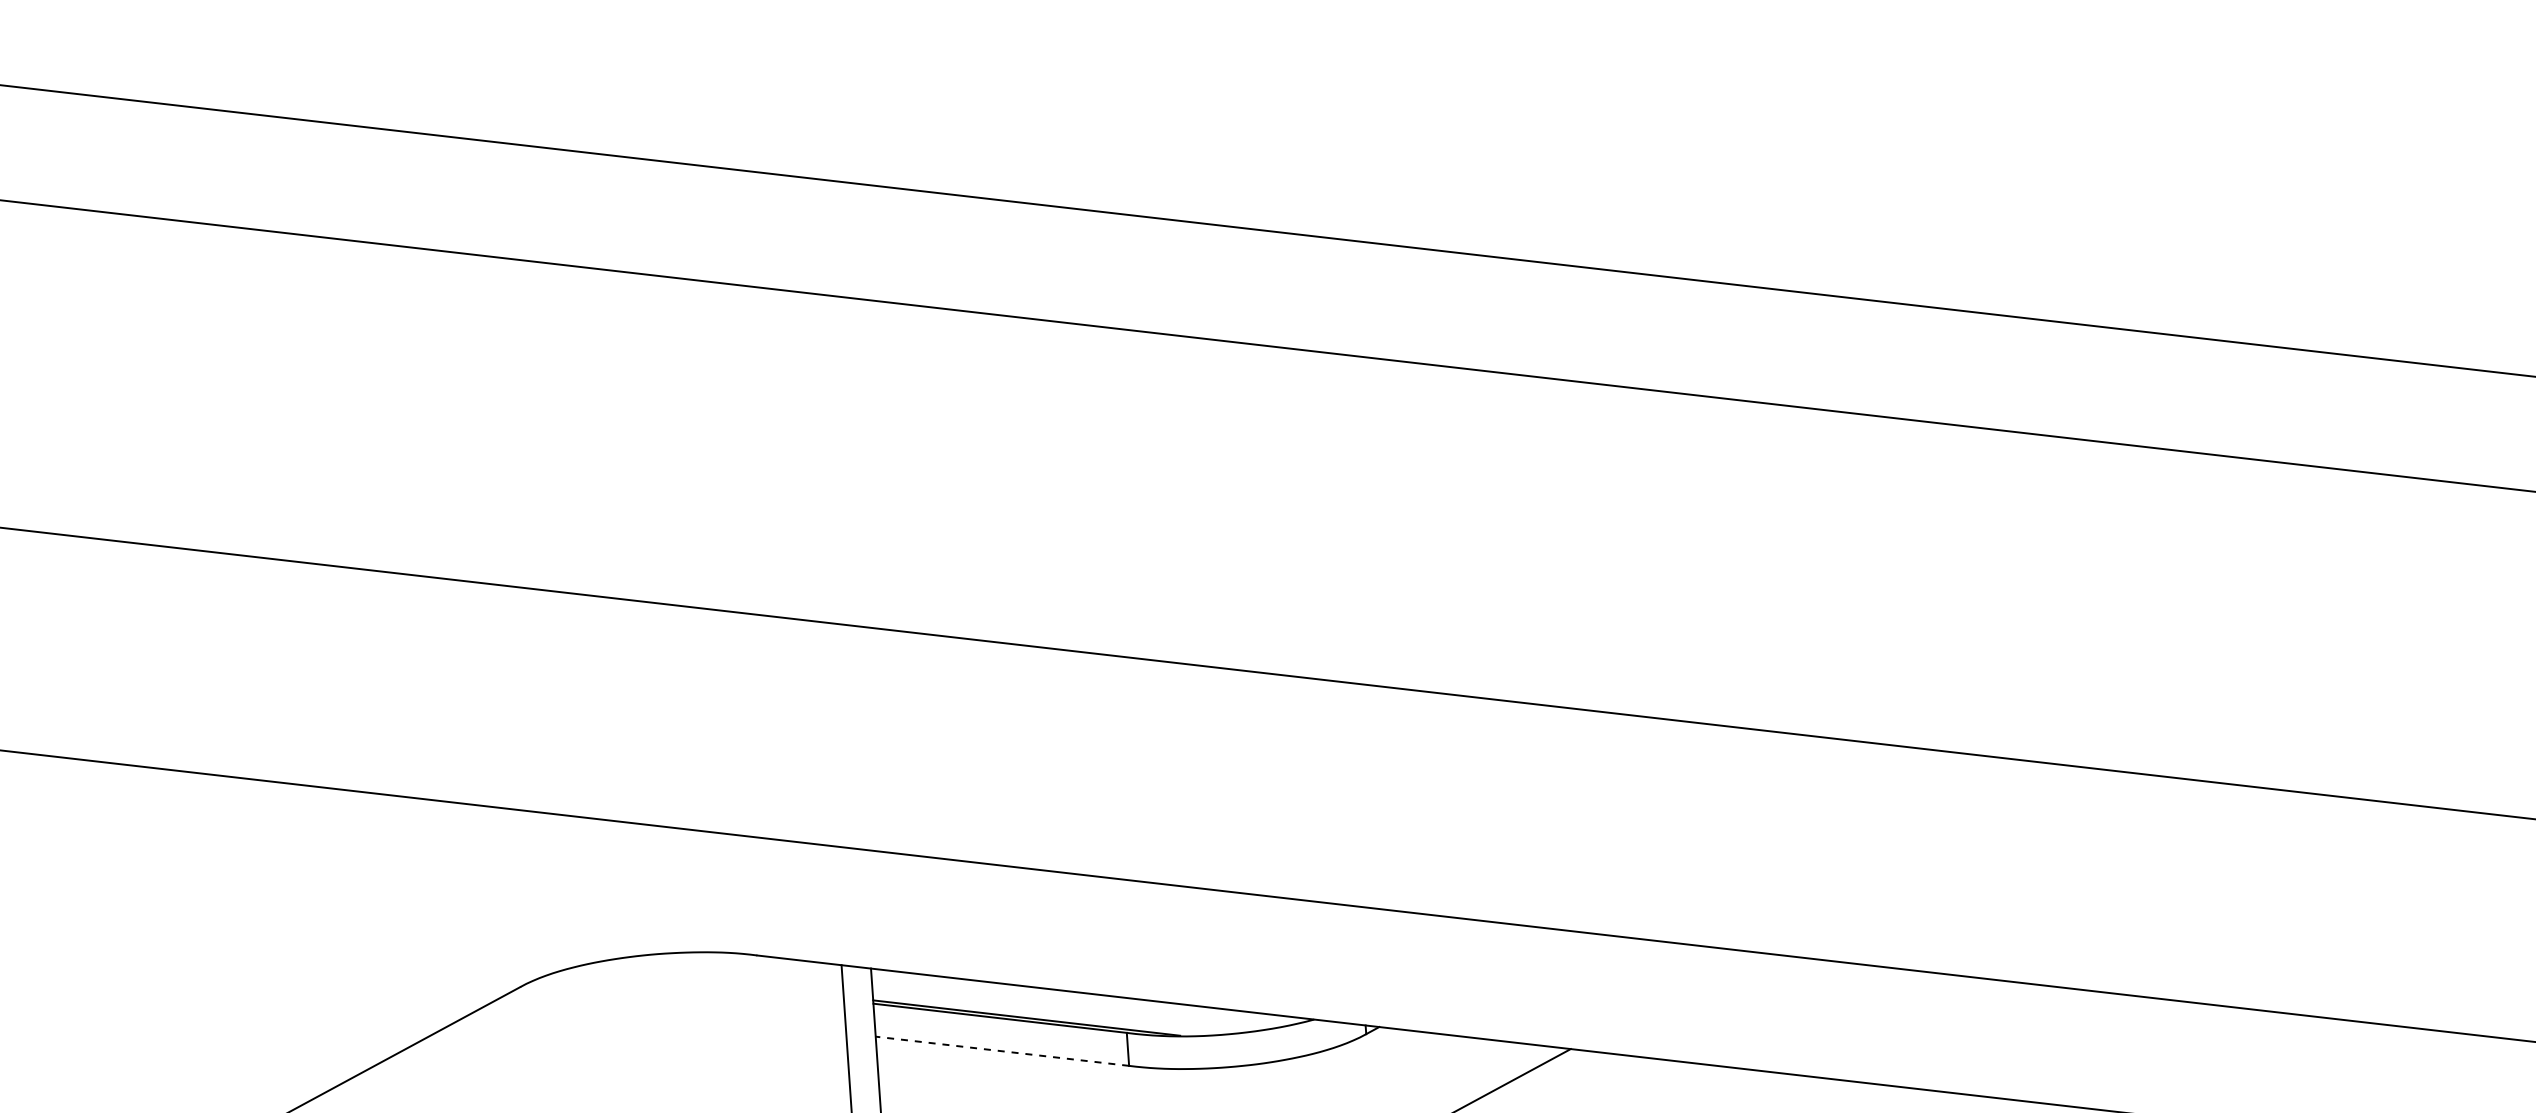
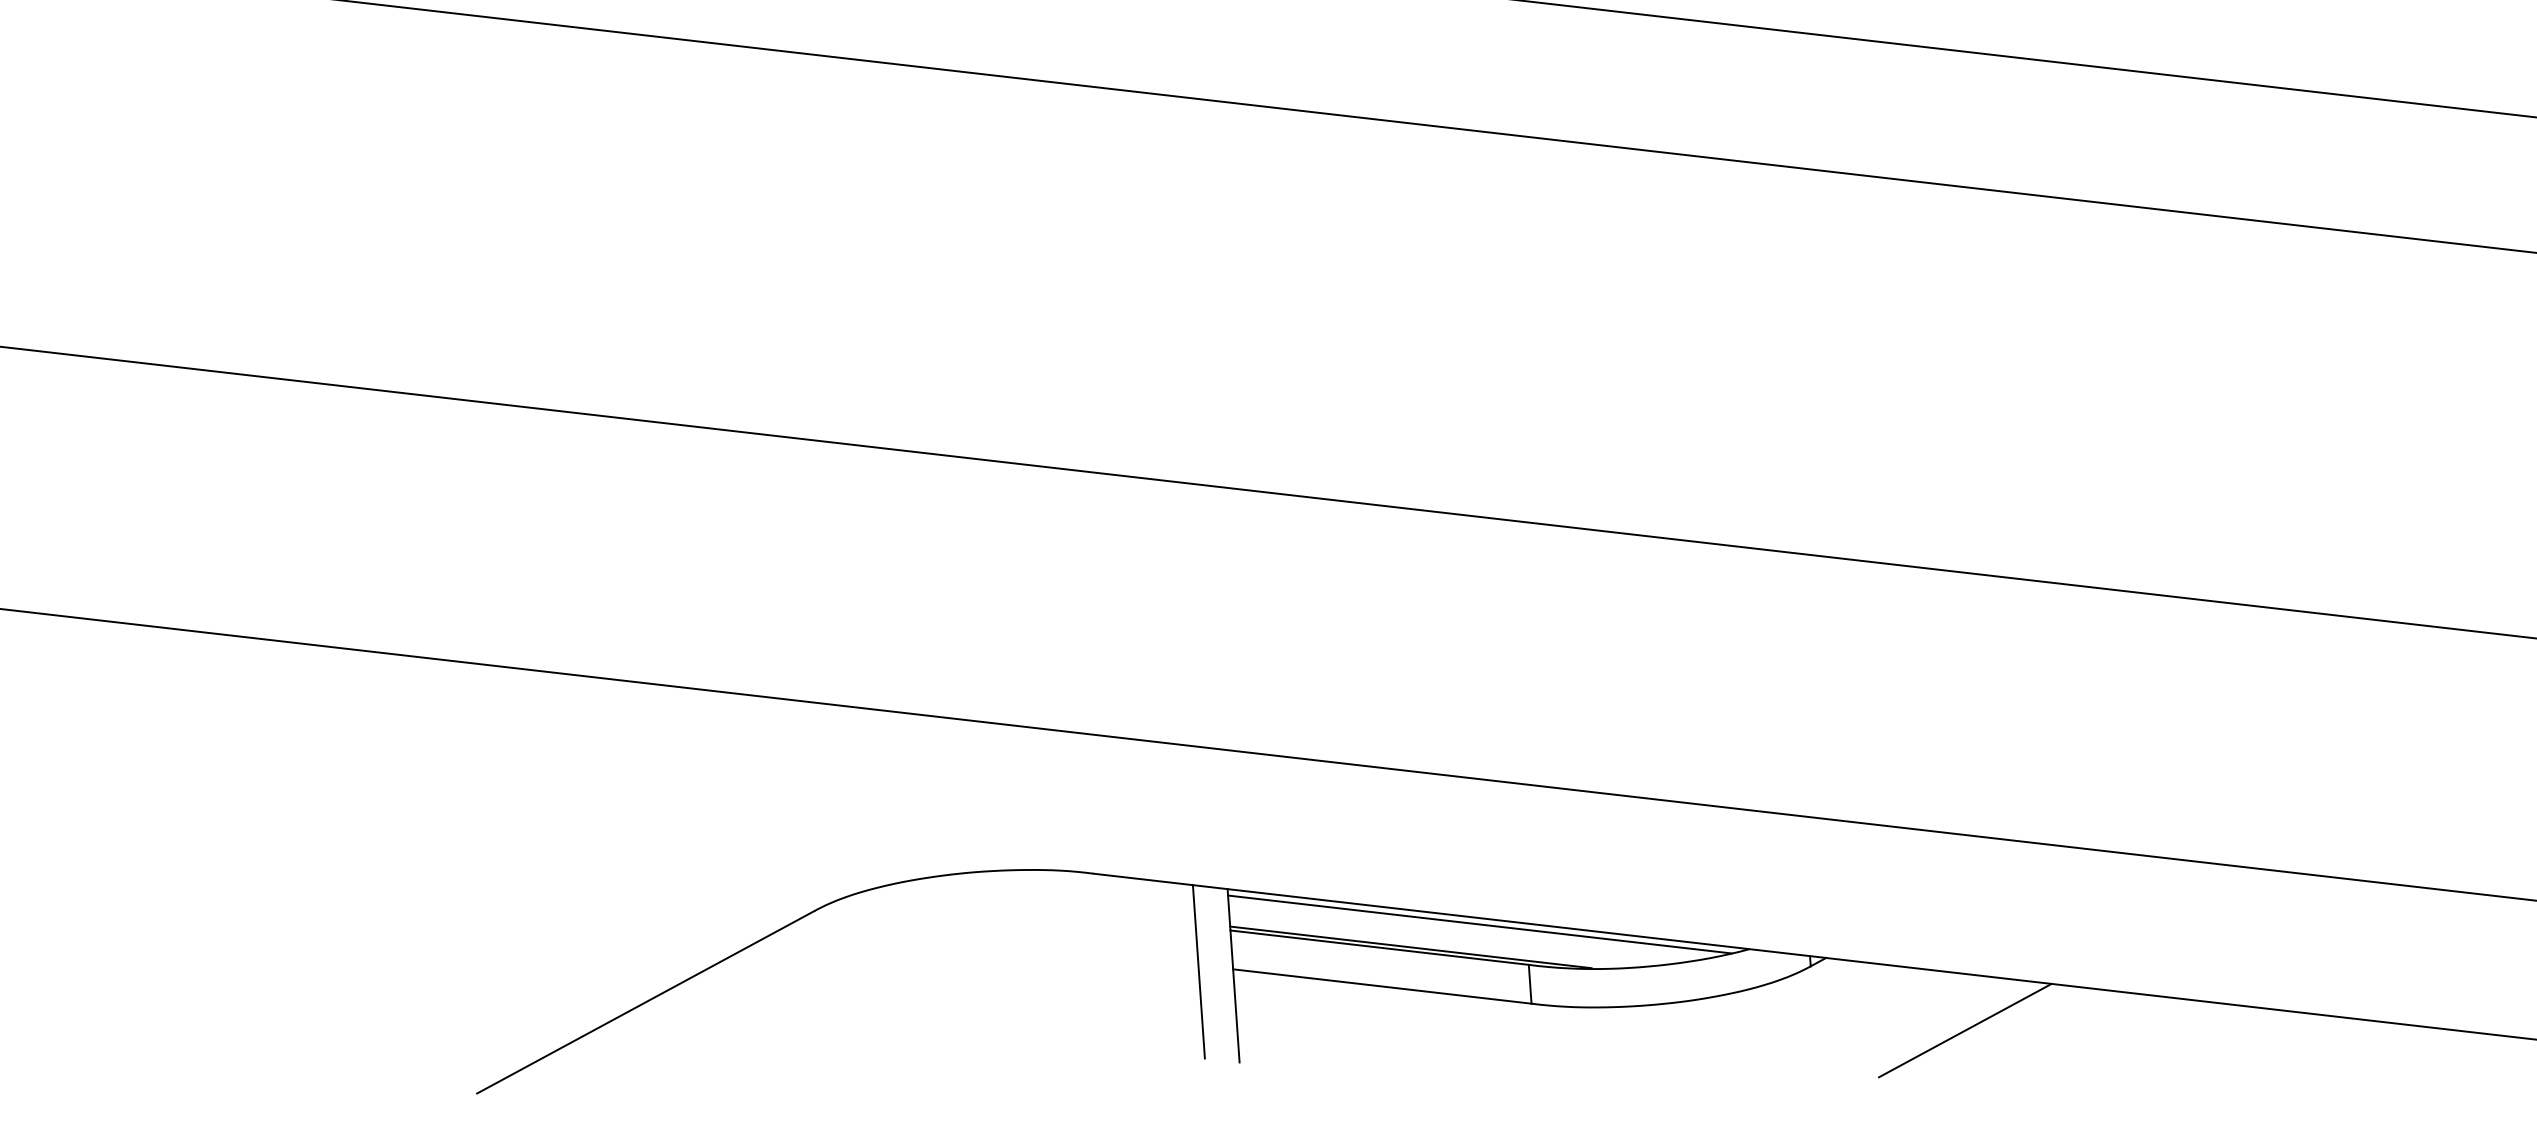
line: (1085, 998) -> (1480, 924), added
line: (1002, 1051) -> (1382, 986), dashed -> solid

